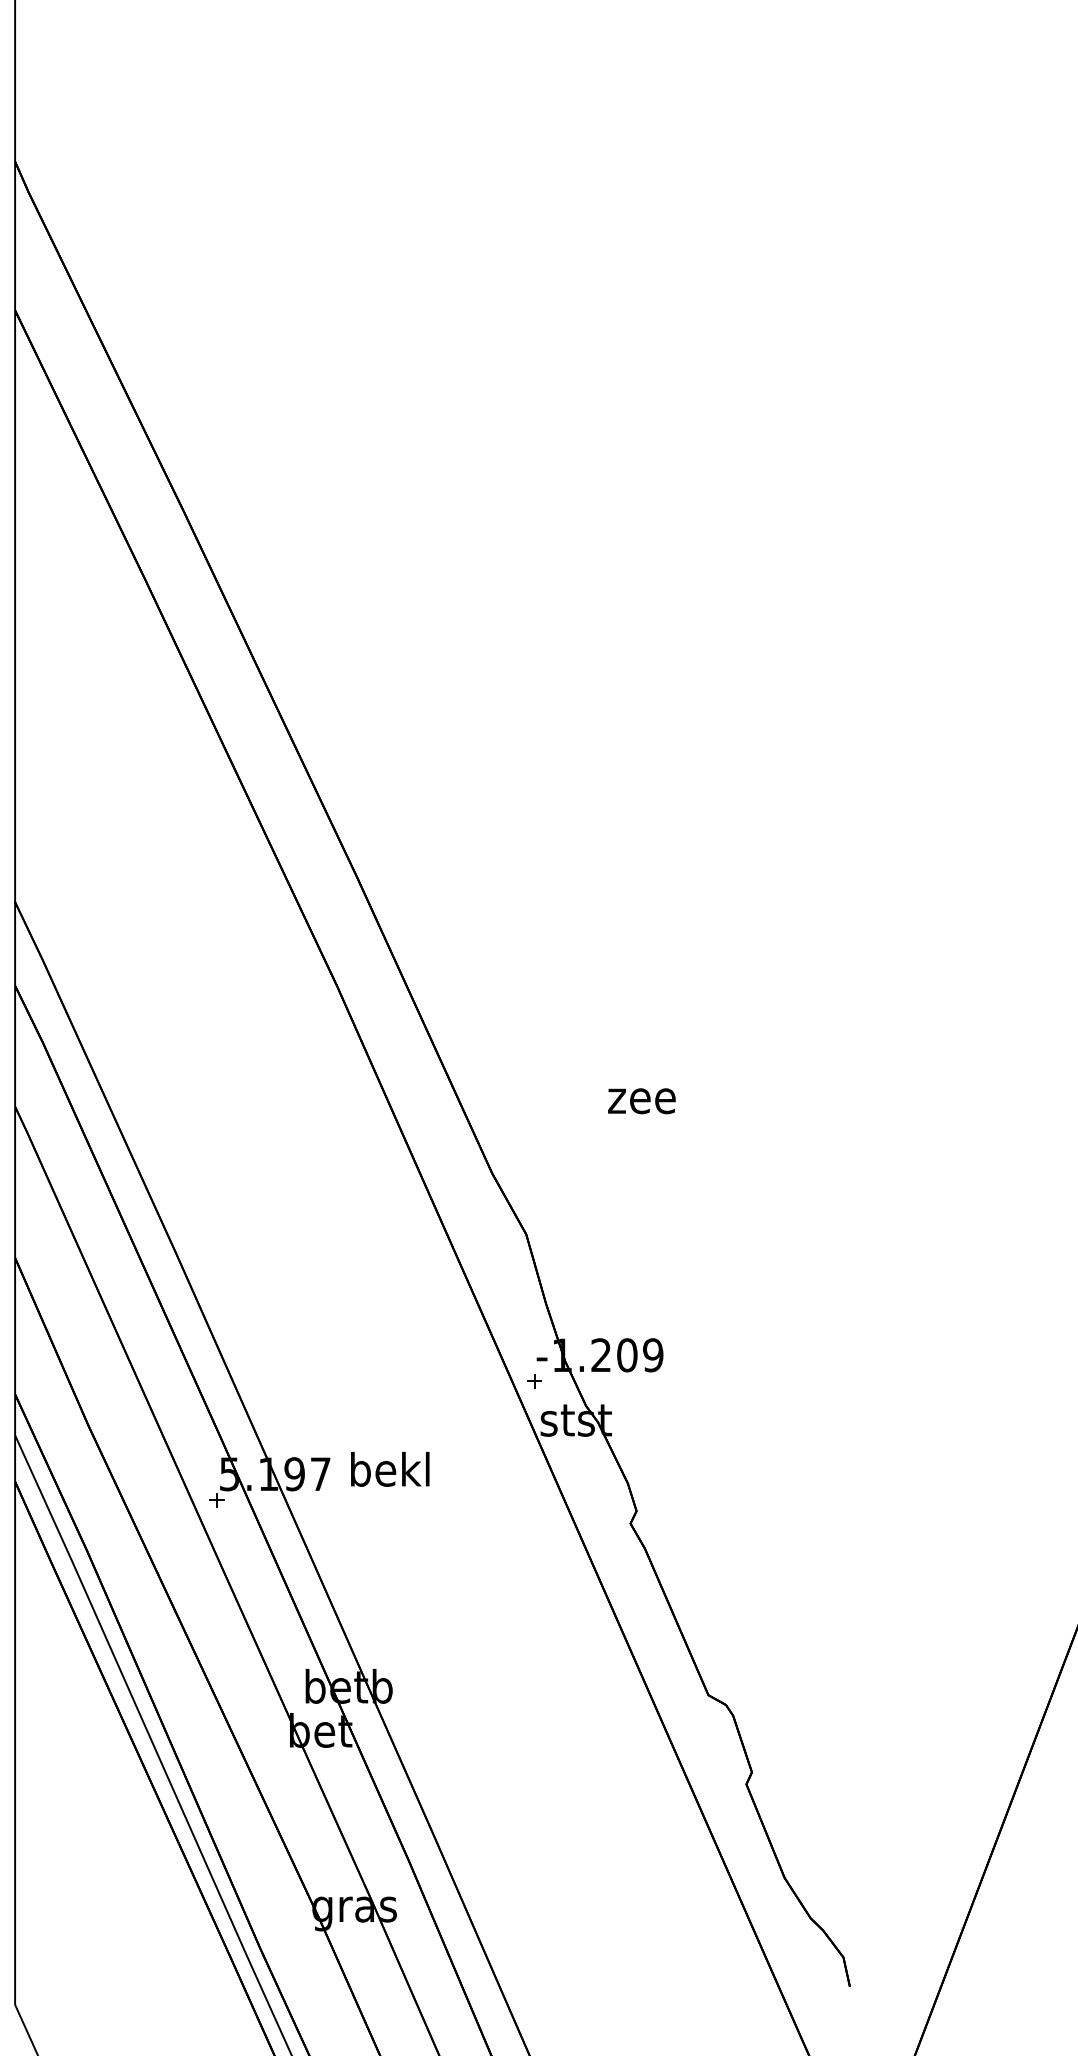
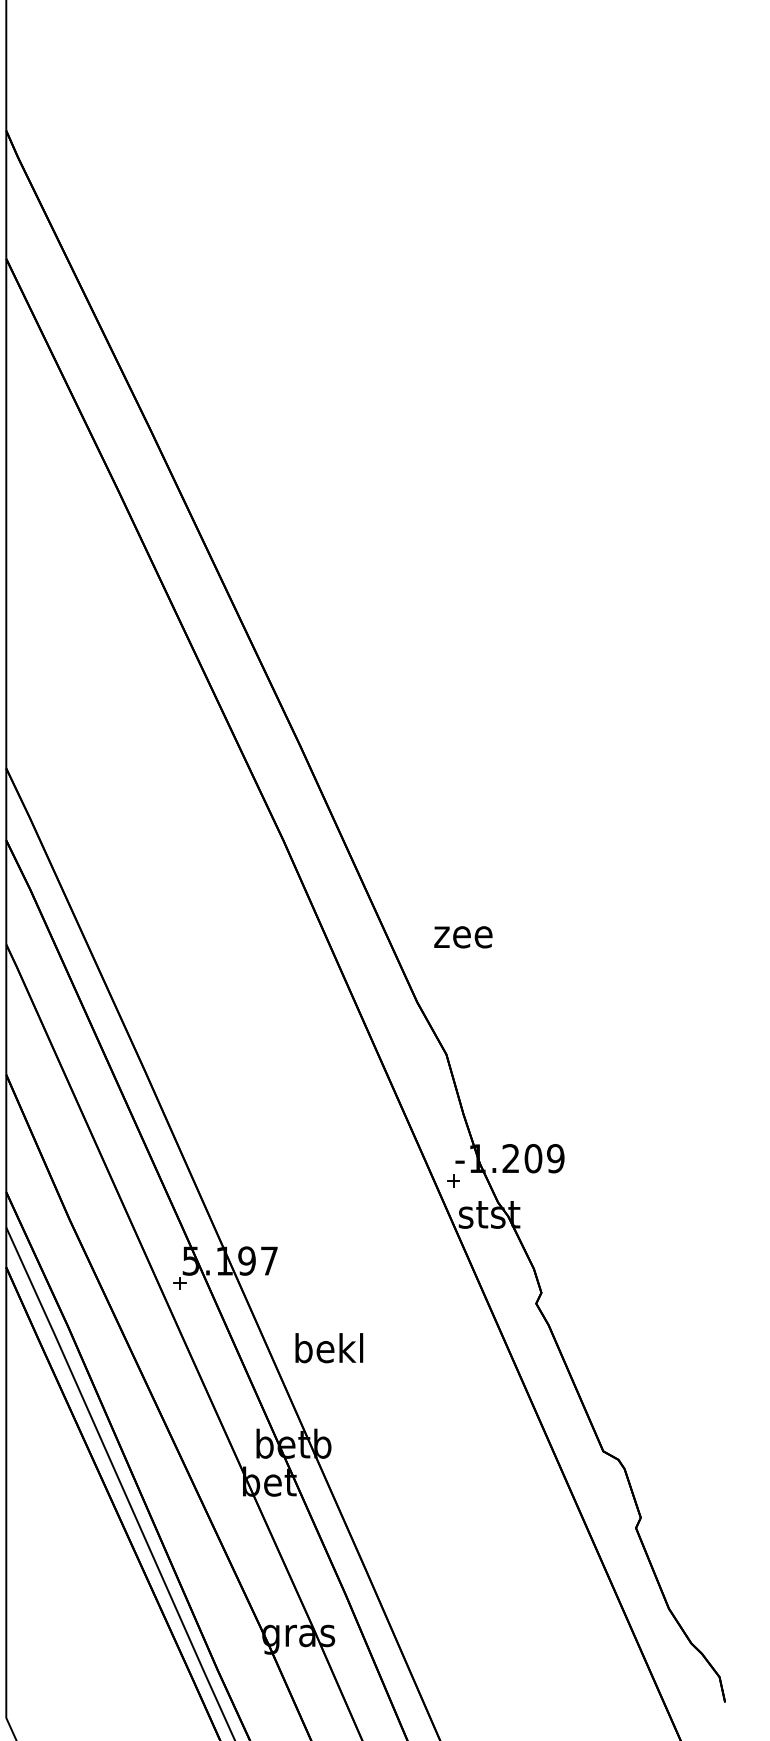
text: (641, 1101) -> (463, 937), moved
text: (390, 1469) -> (329, 1348), moved

